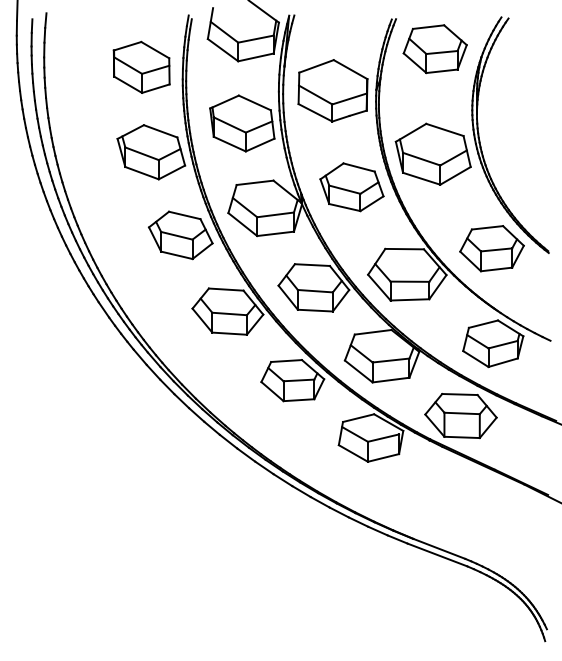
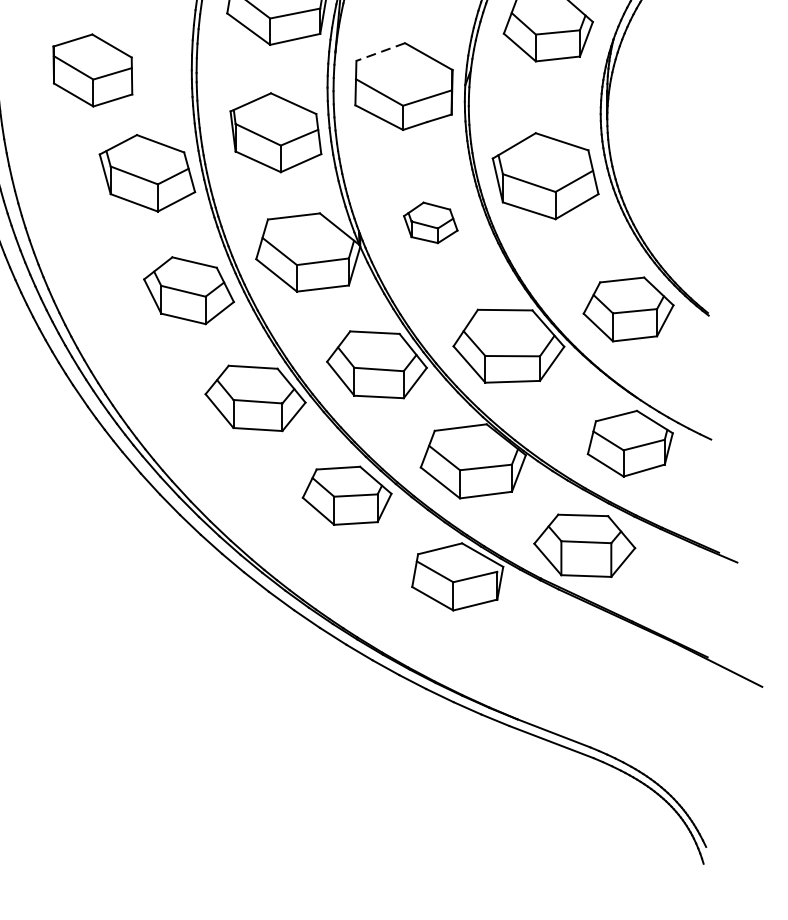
part: (141, 66) -> (92, 69), moved
line: (316, 66) -> (380, 52), solid -> dashed
part: (351, 187) -> (430, 223), size x0.6

